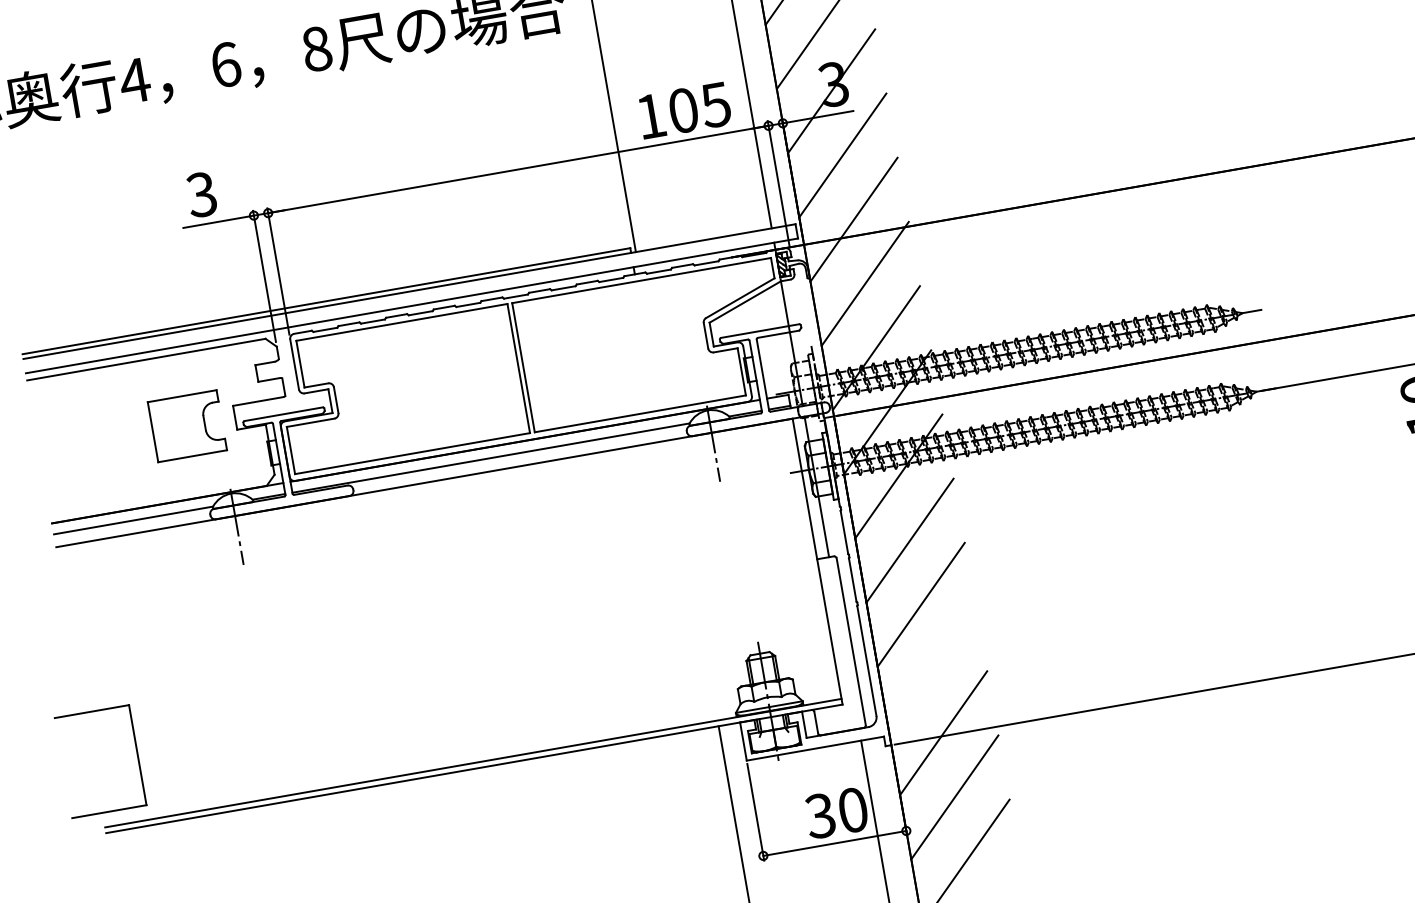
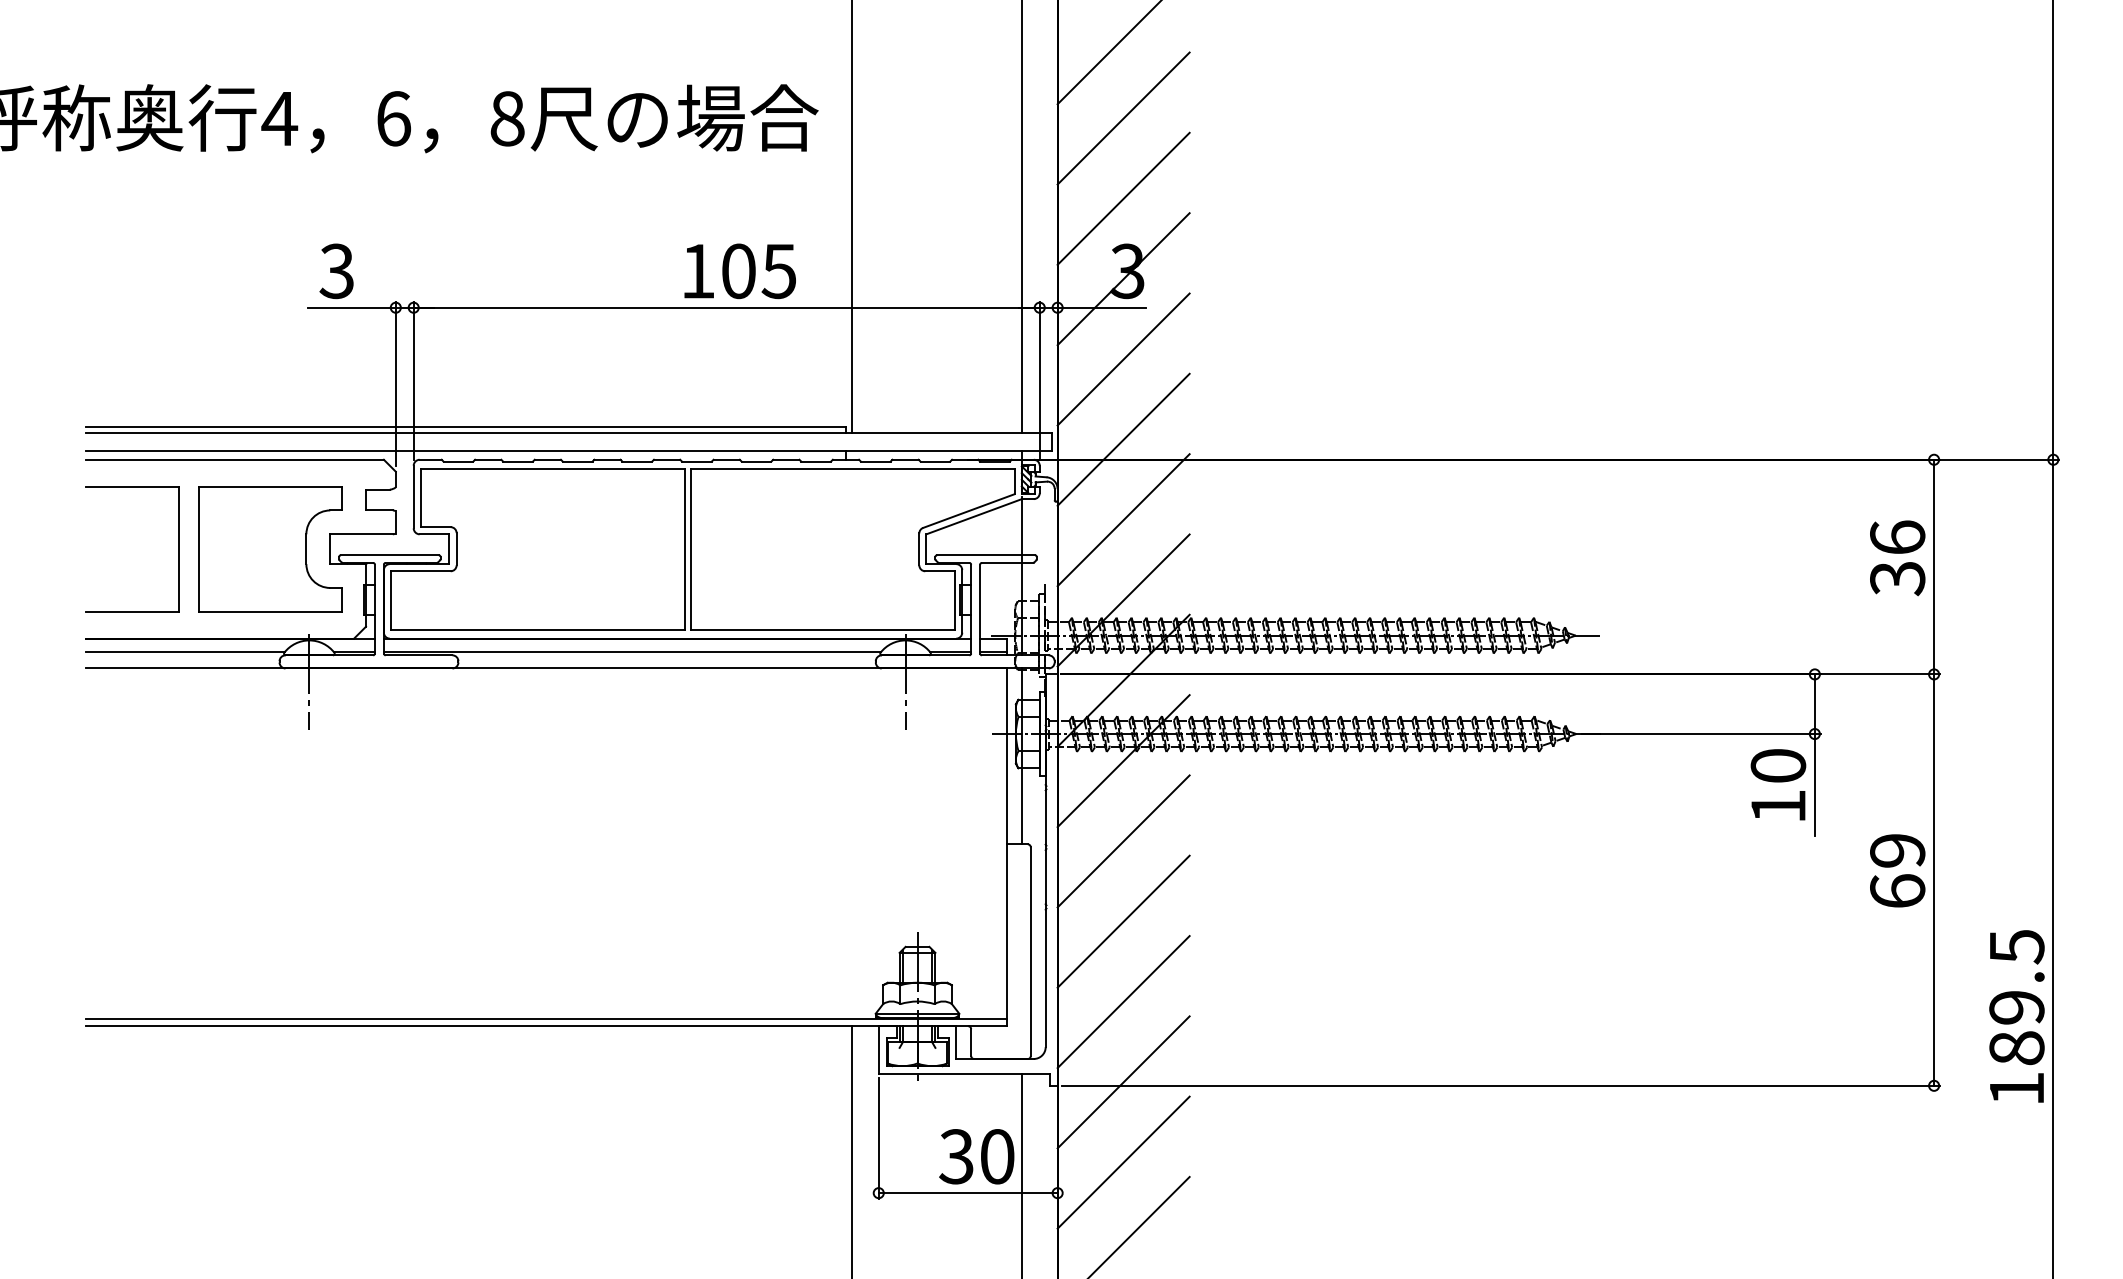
text: (684, 110) -> (739, 271), moved
part: (187, 426) -> (270, 549), size x1.67
line: (932, 669) -> (1123, 1002), added
part: (137, 755) -> (178, 549), moved

